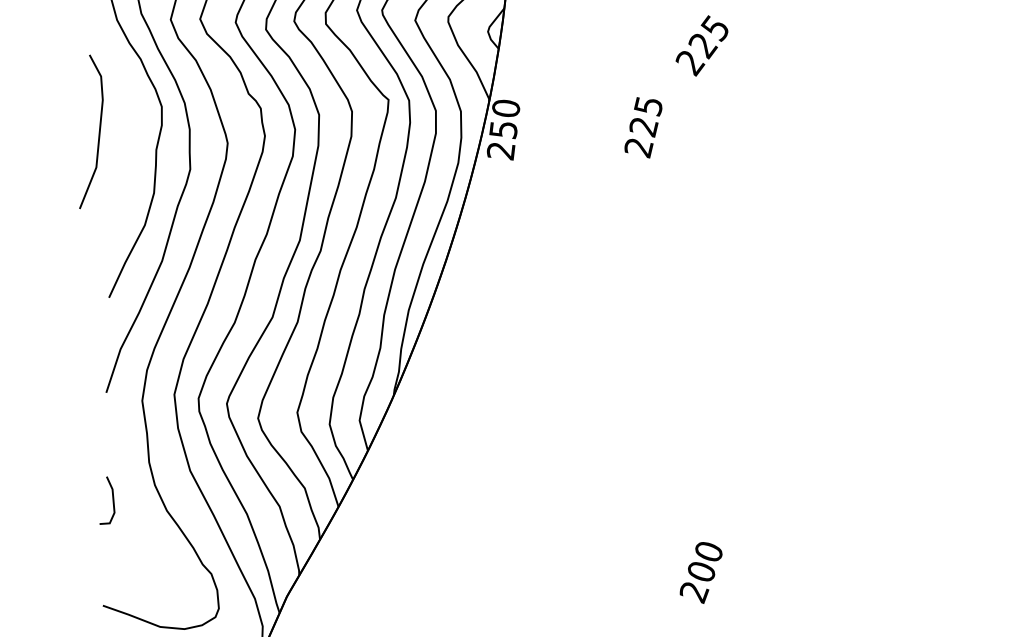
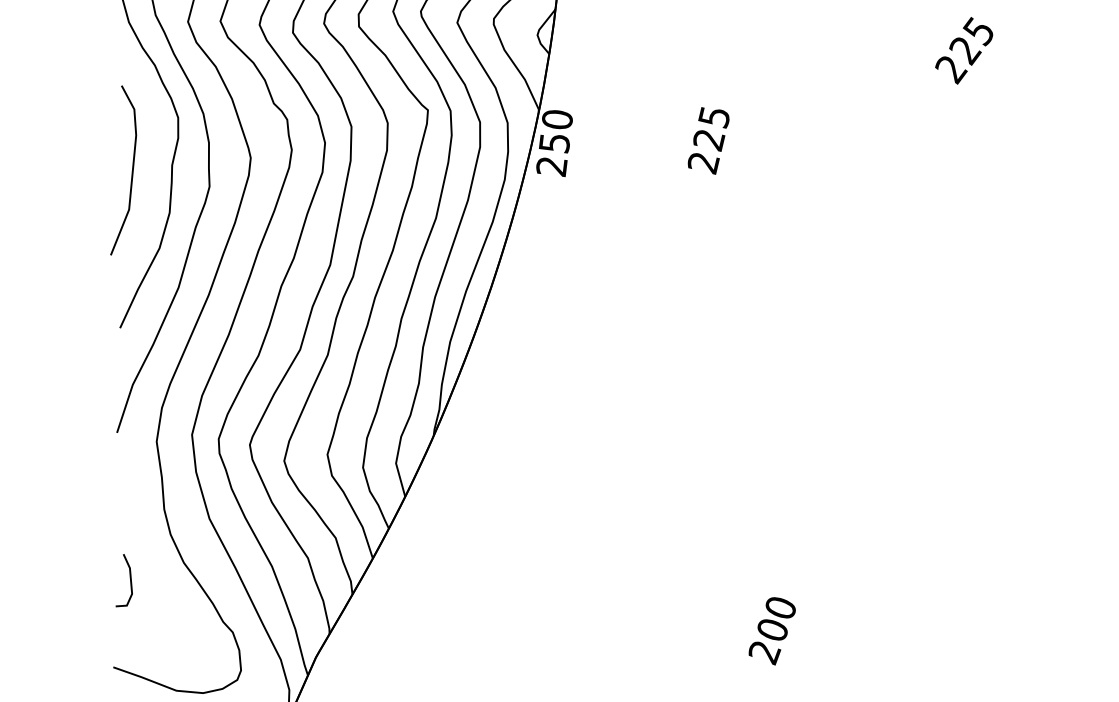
text: (702, 45) -> (964, 50), moved
line: (98, 132) -> (131, 171), moved
line: (112, 498) -> (129, 578), moved

